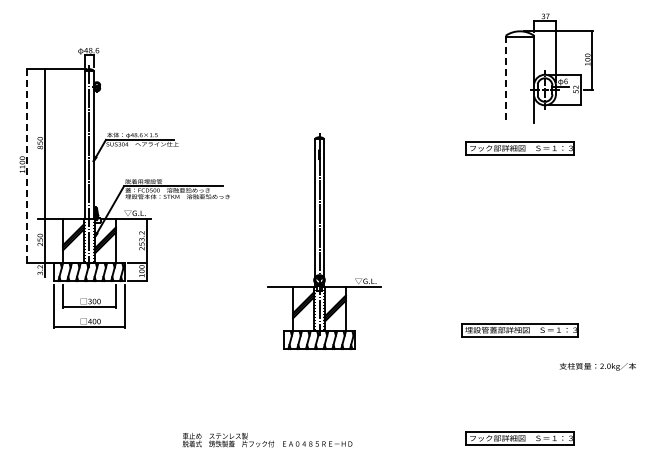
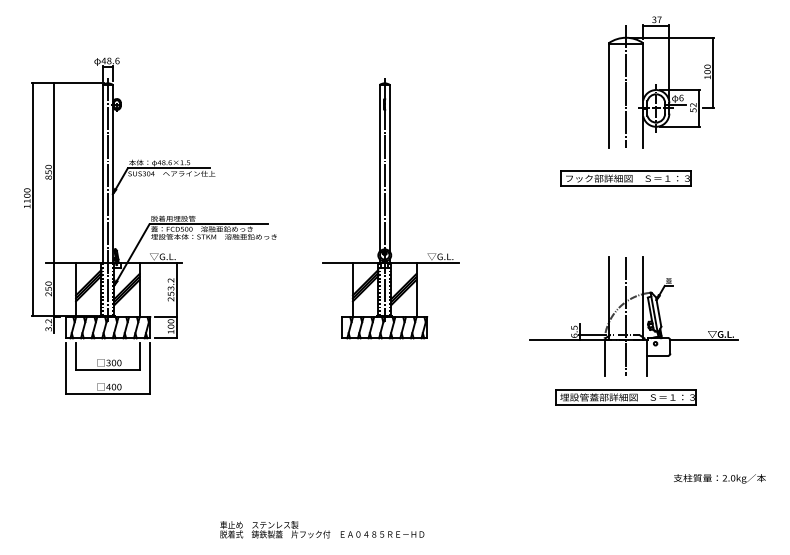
line: (519, 71) -> (625, 86), added
line: (505, 79) -> (608, 95), dashed -> solid
line: (27, 166) -> (33, 200), dashed -> solid
part: (324, 241) -> (390, 208), moved
part: (526, 263) -> (633, 317), added
text: (597, 366) -> (719, 478), moved
part: (519, 438) -> (625, 527), removed

